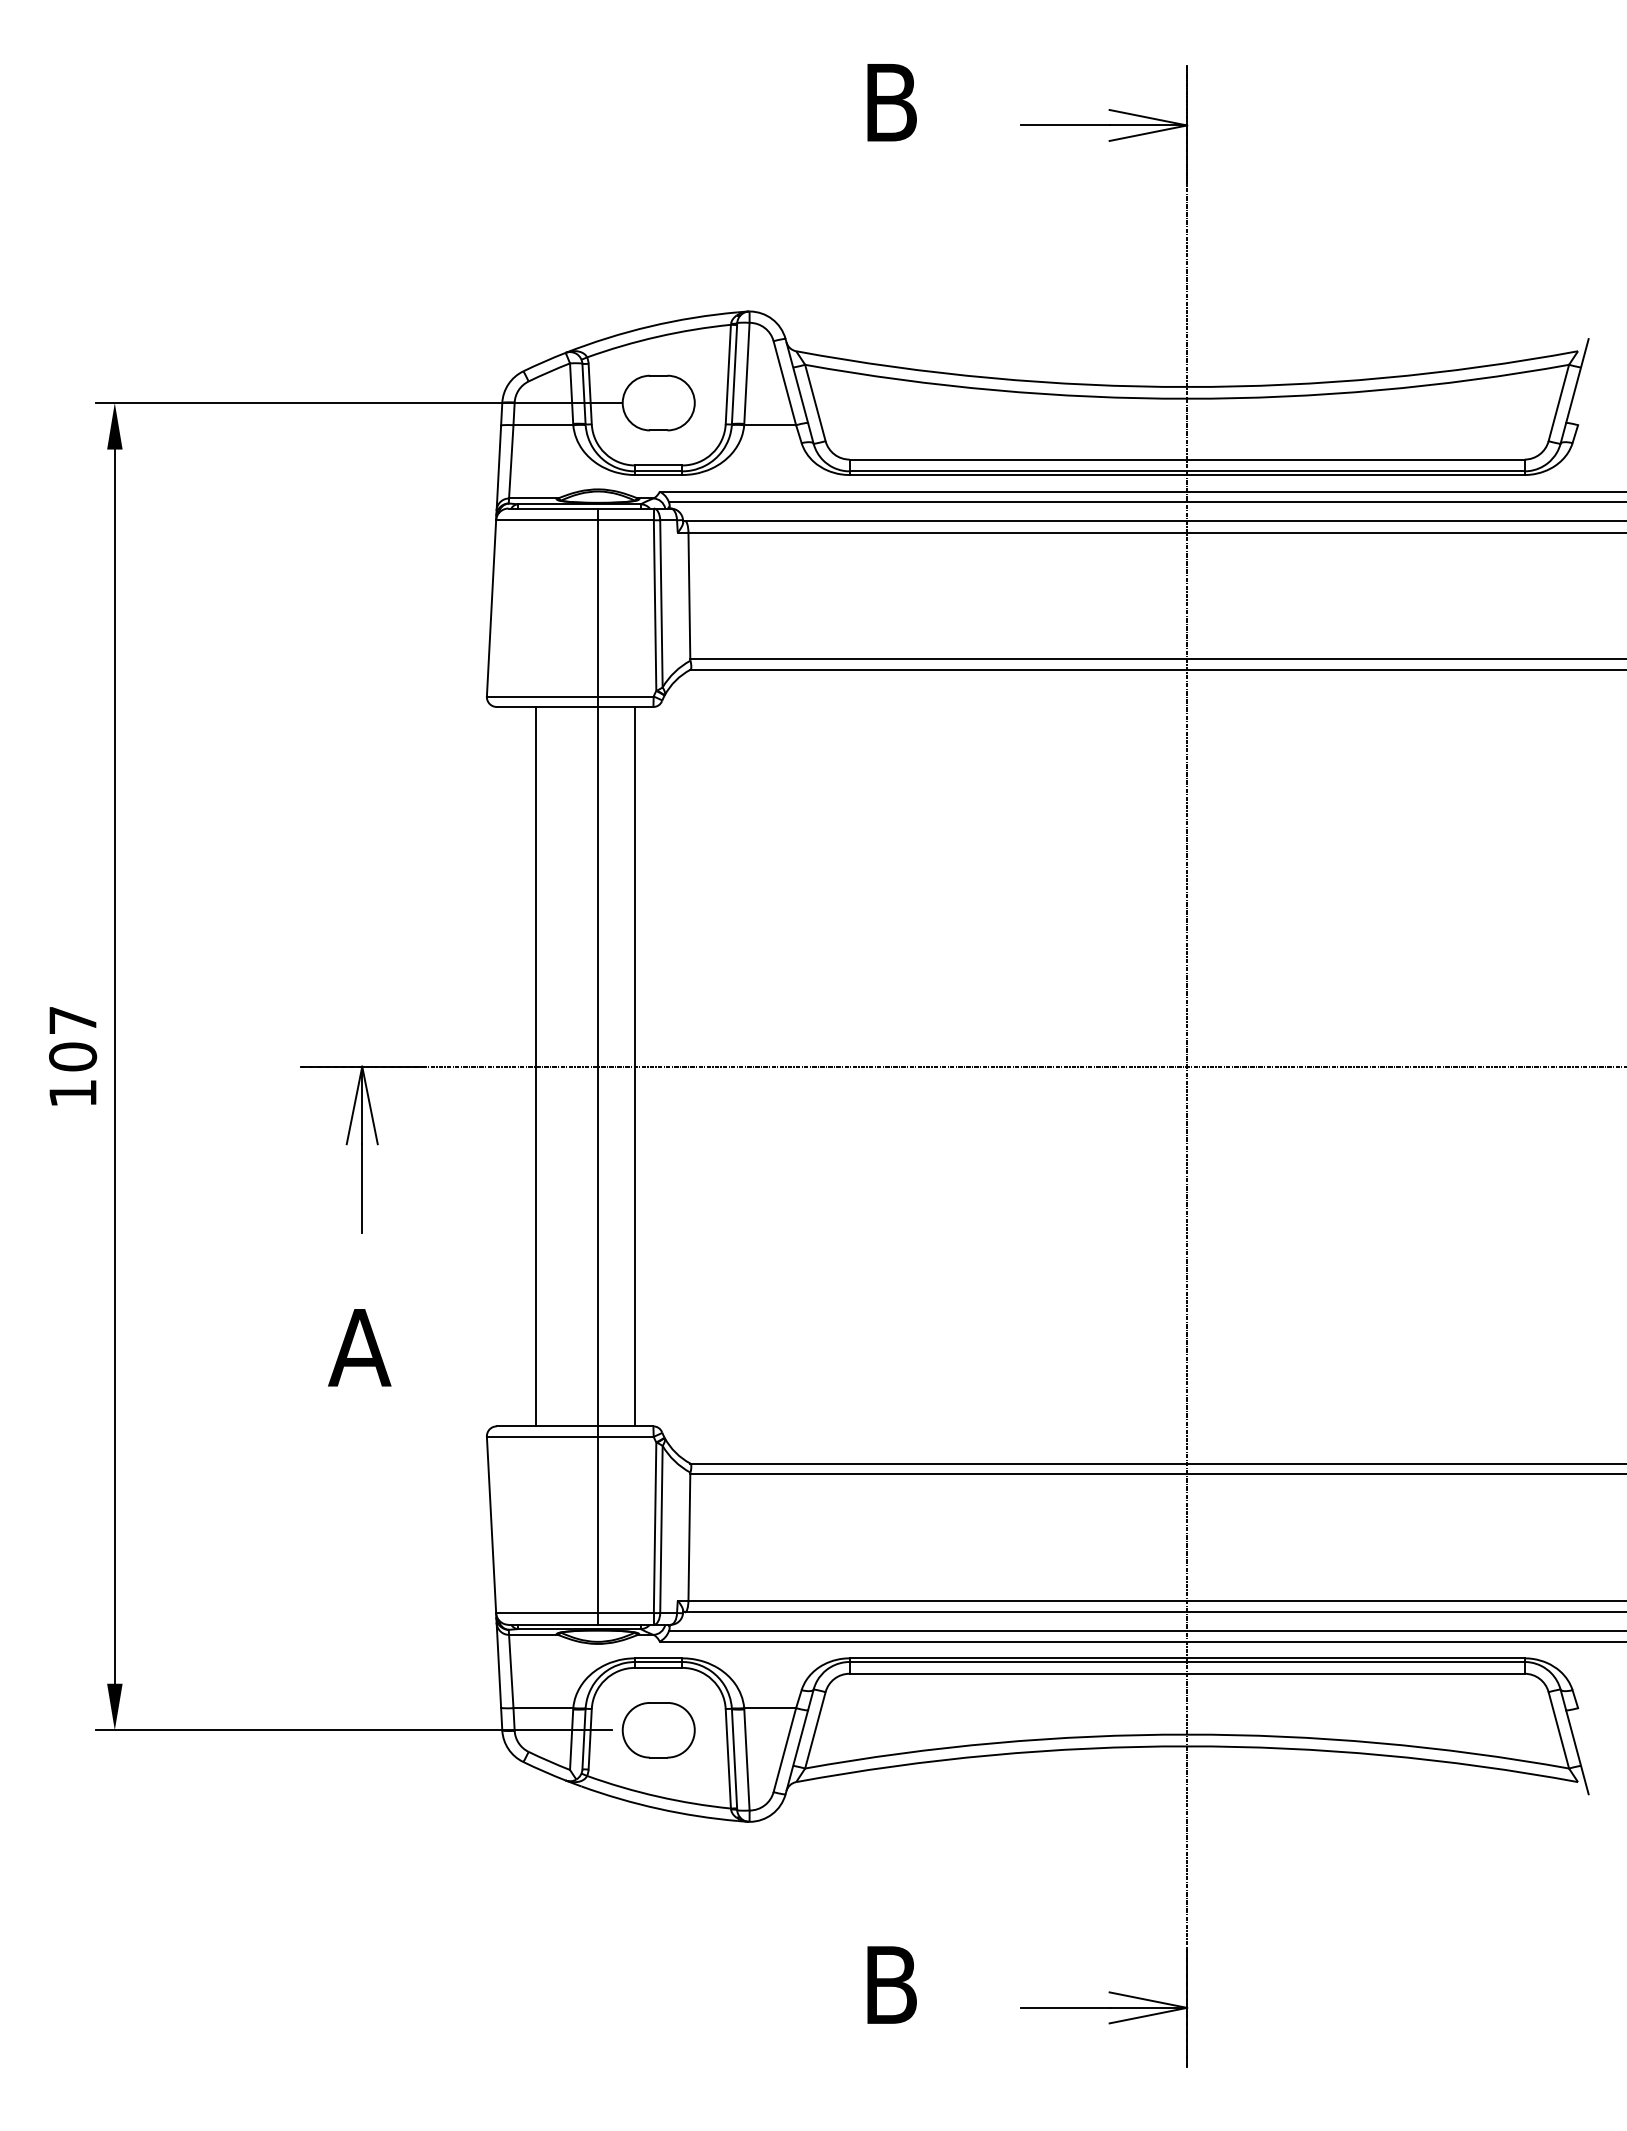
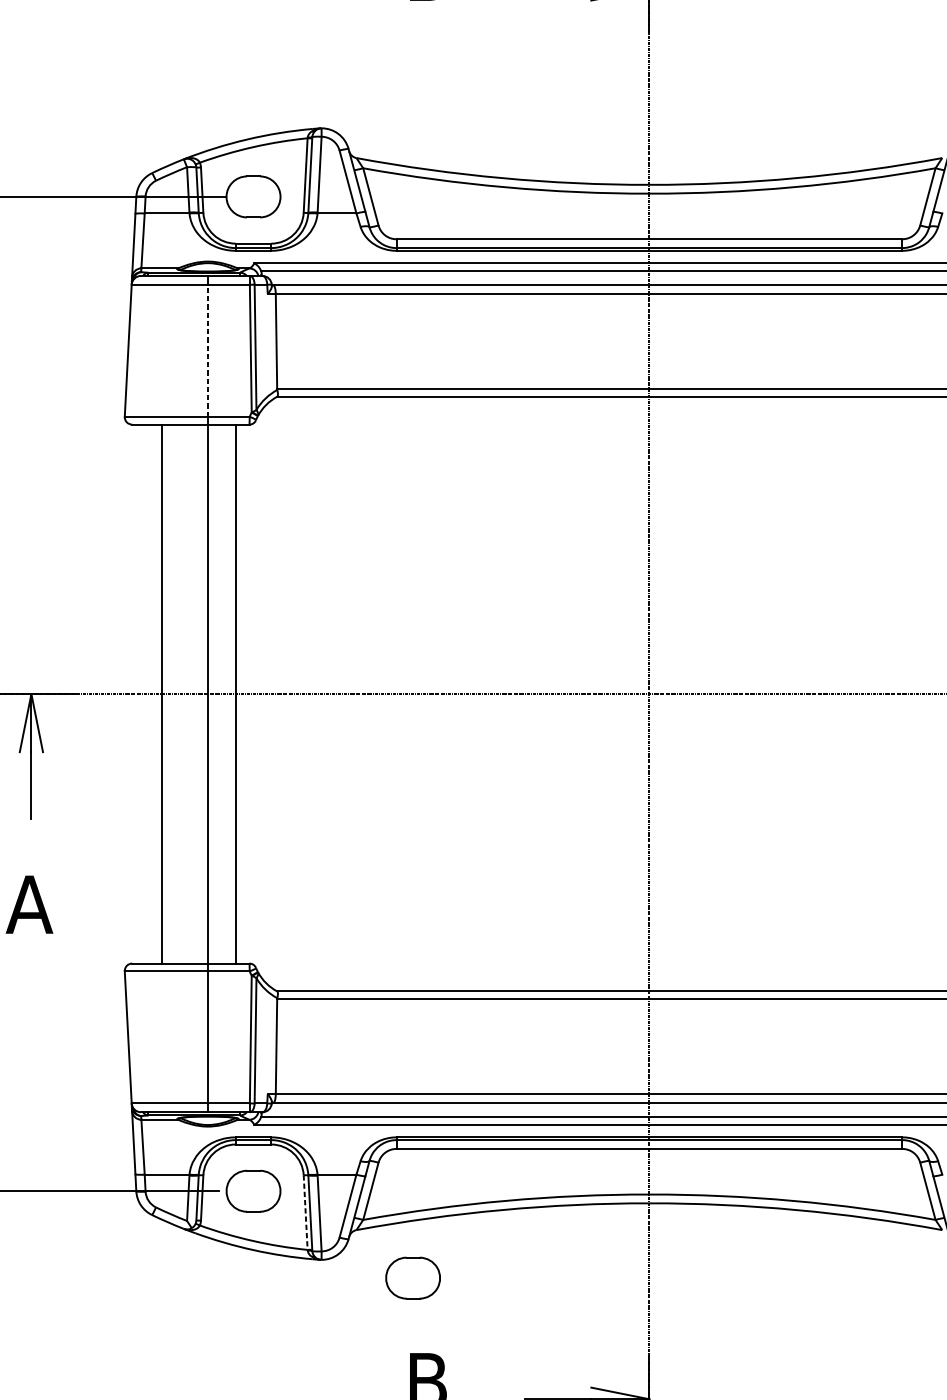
line: (597, 607) -> (207, 350), solid -> dashed
line: (728, 1758) -> (305, 1212), solid -> dashed
part: (871, 1846) -> (412, 1278), added

